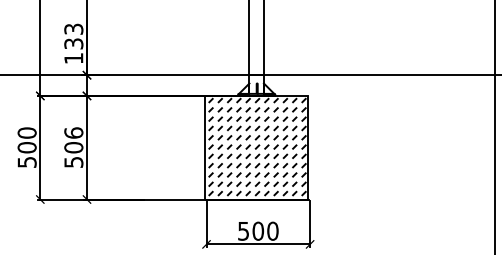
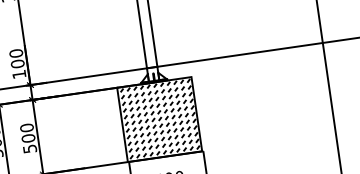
text: (73, 36) -> (16, 58), 133 -> 100
text: (73, 132) -> (26, 127), 506 -> 500

